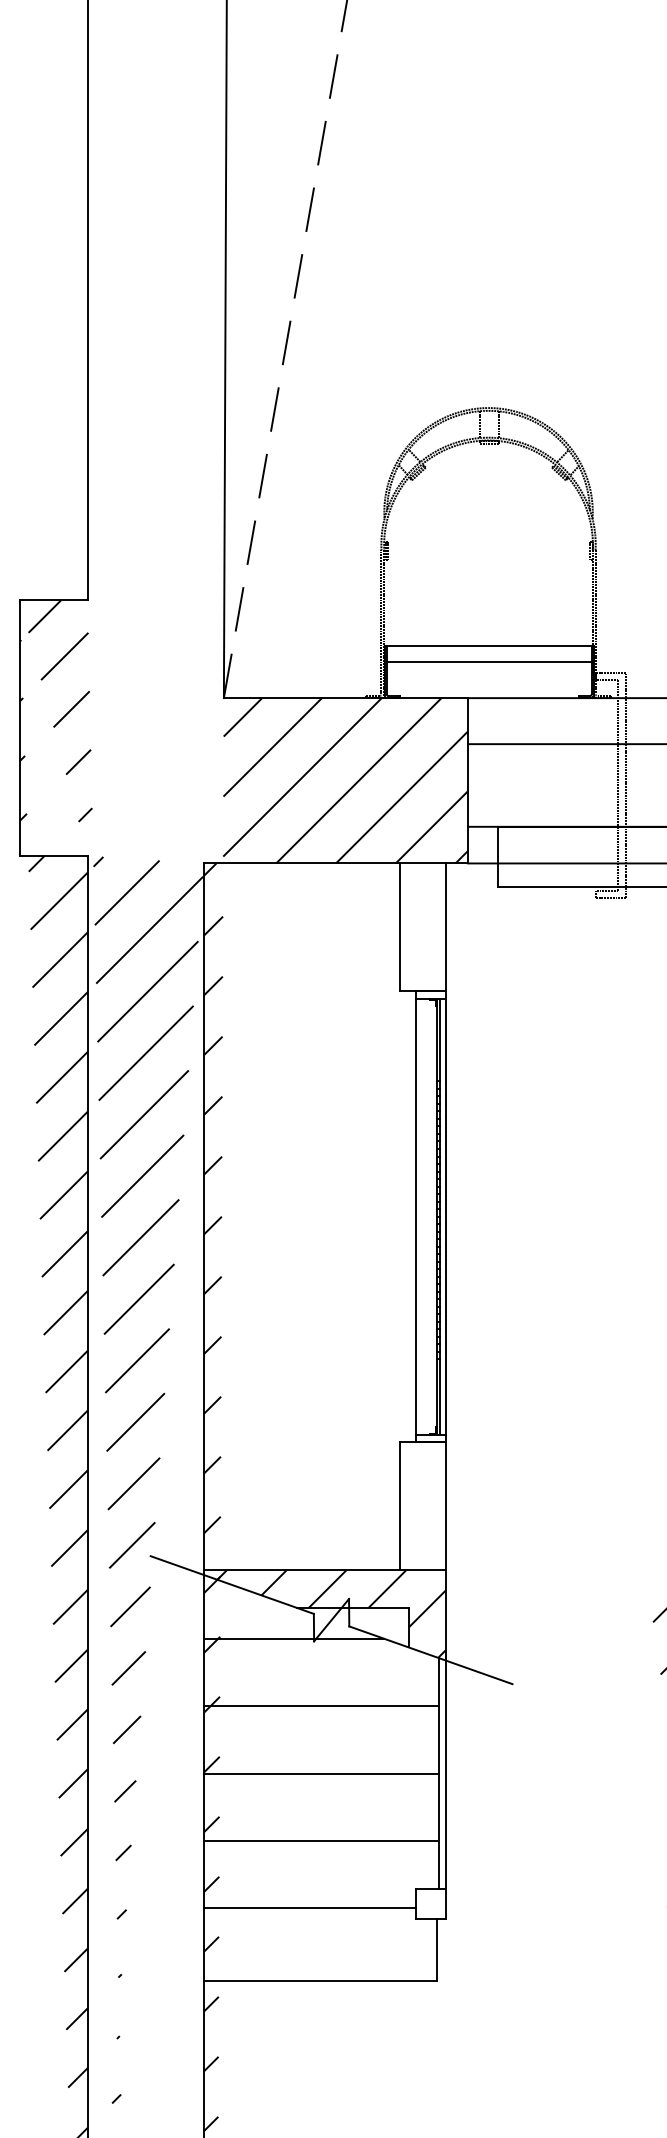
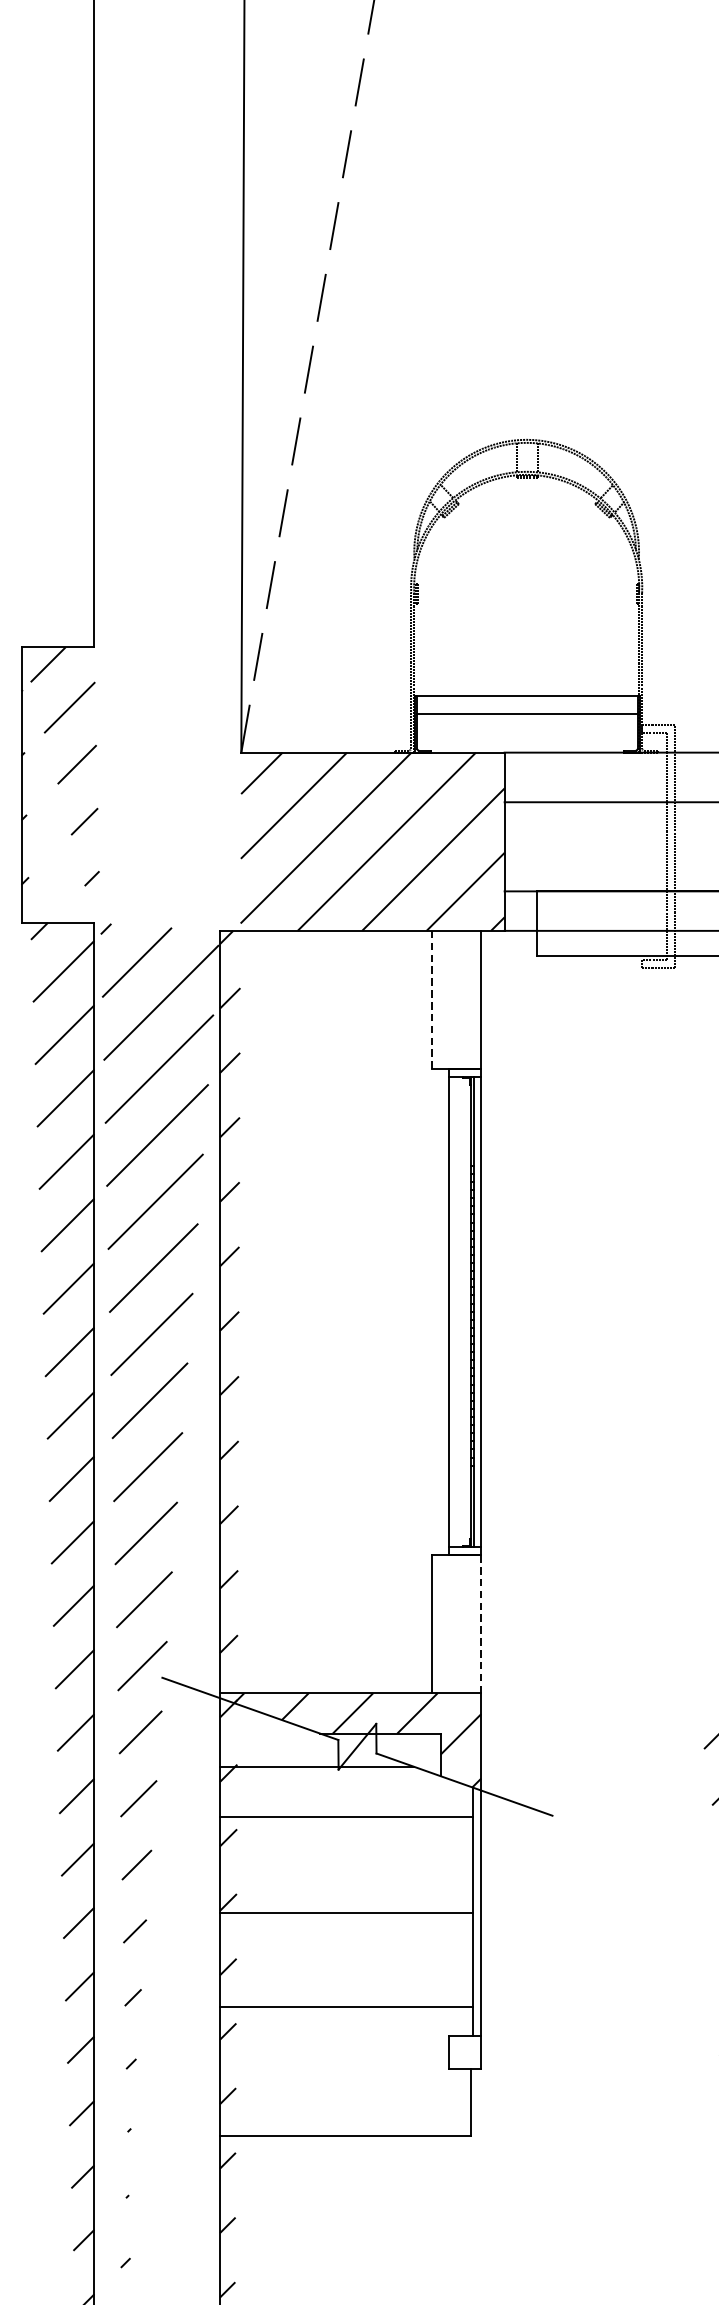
line: (400, 927) -> (431, 999), solid -> dashed
line: (446, 1505) -> (481, 1623), solid -> dashed
line: (321, 1706) -> (346, 1817), moved
line: (321, 1840) -> (346, 2006), moved
line: (310, 1908) -> (334, 2057), removed

